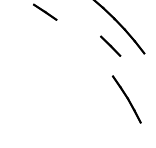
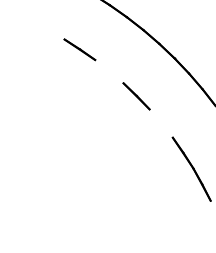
line: (110, 46) -> (136, 96), moved

